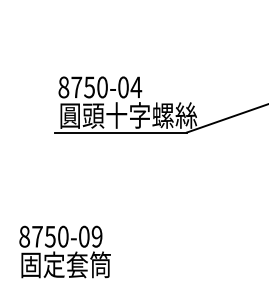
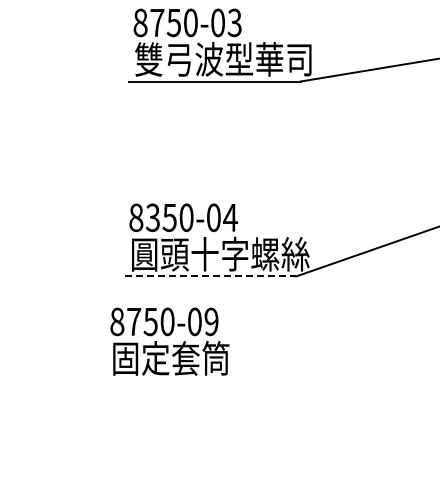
text: (76, 87) -> (152, 217), 8750-04 -> 8350-04
line: (120, 132) -> (210, 276), solid -> dashed
text: (64, 251) -> (169, 341), moved

